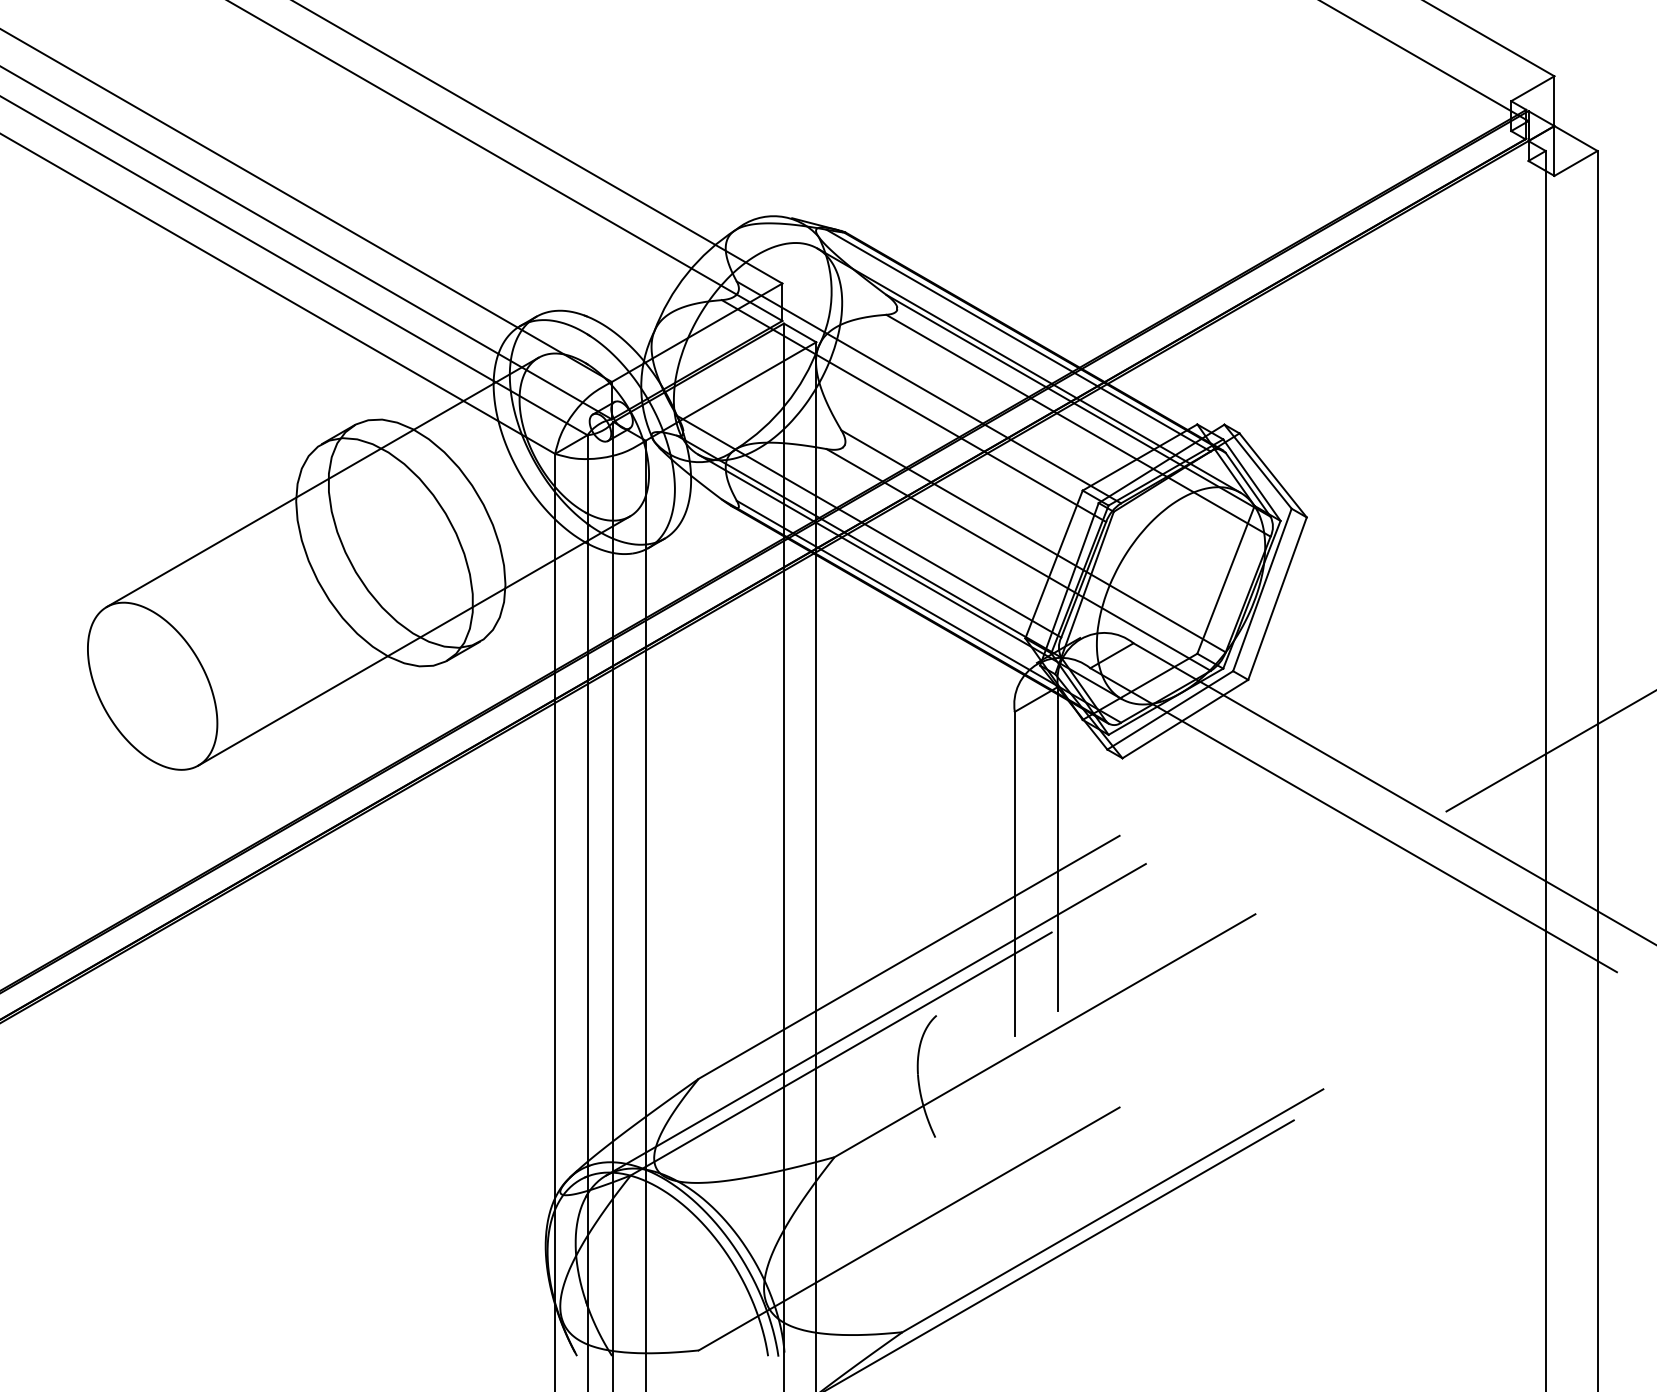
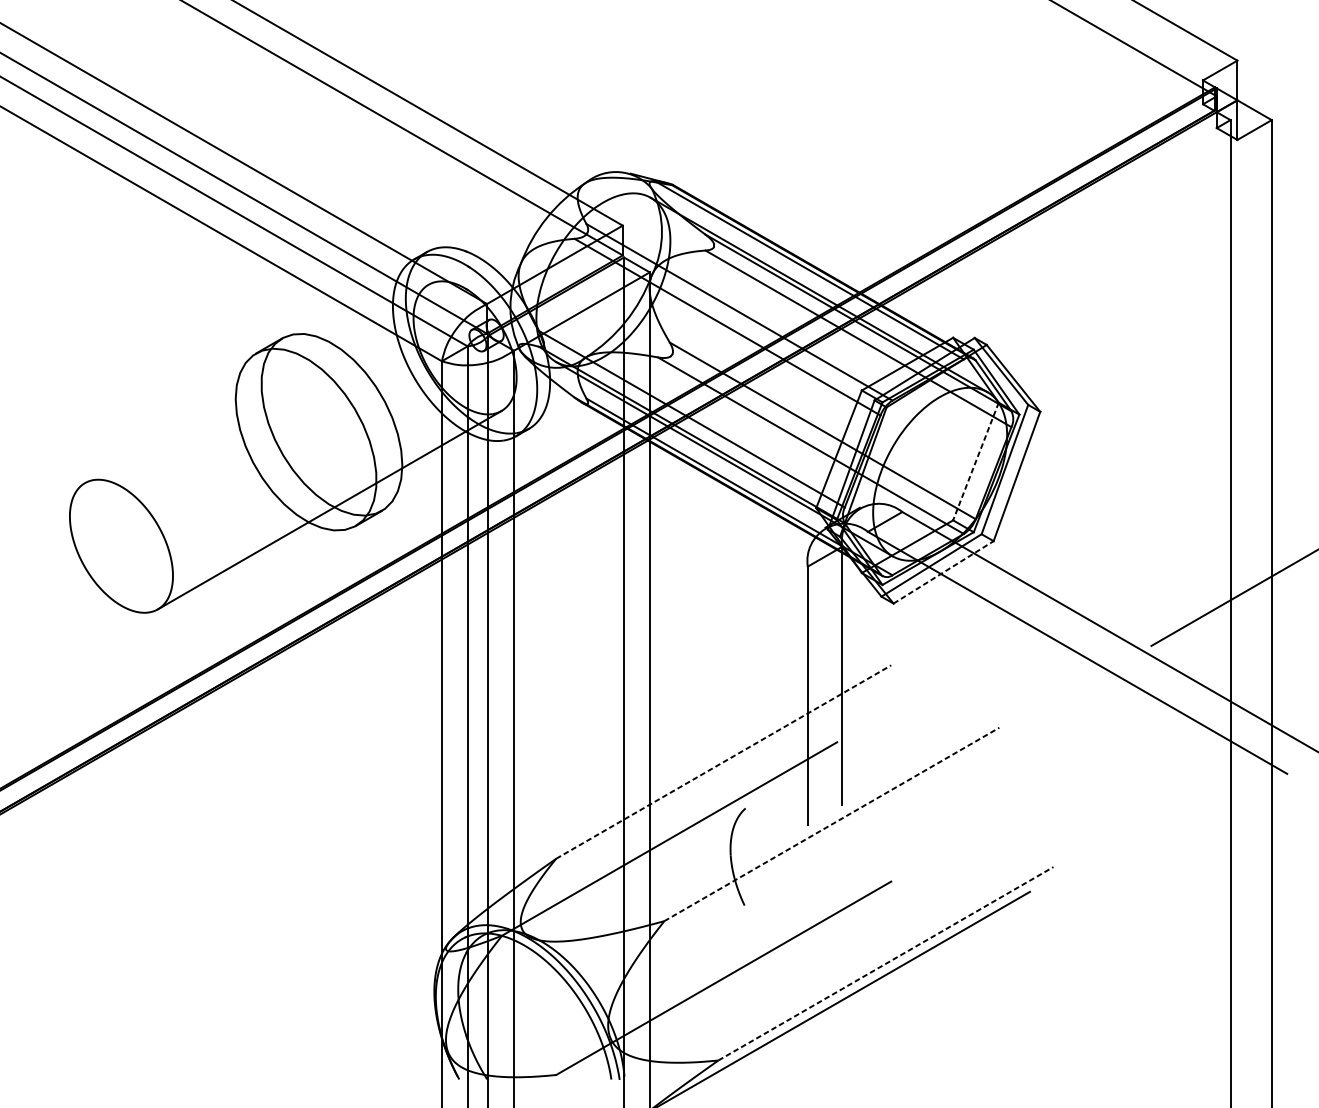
line: (322, 481) -> (256, 383), removed
line: (1225, 580) -> (975, 462), solid -> dashed
line: (1185, 718) -> (943, 571), solid -> dashed
line: (909, 957) -> (723, 762), solid -> dashed
line: (875, 1019) -> (696, 811), removed
line: (1045, 1035) -> (832, 824), solid -> dashed
line: (1112, 1210) -> (885, 963), solid -> dashed

